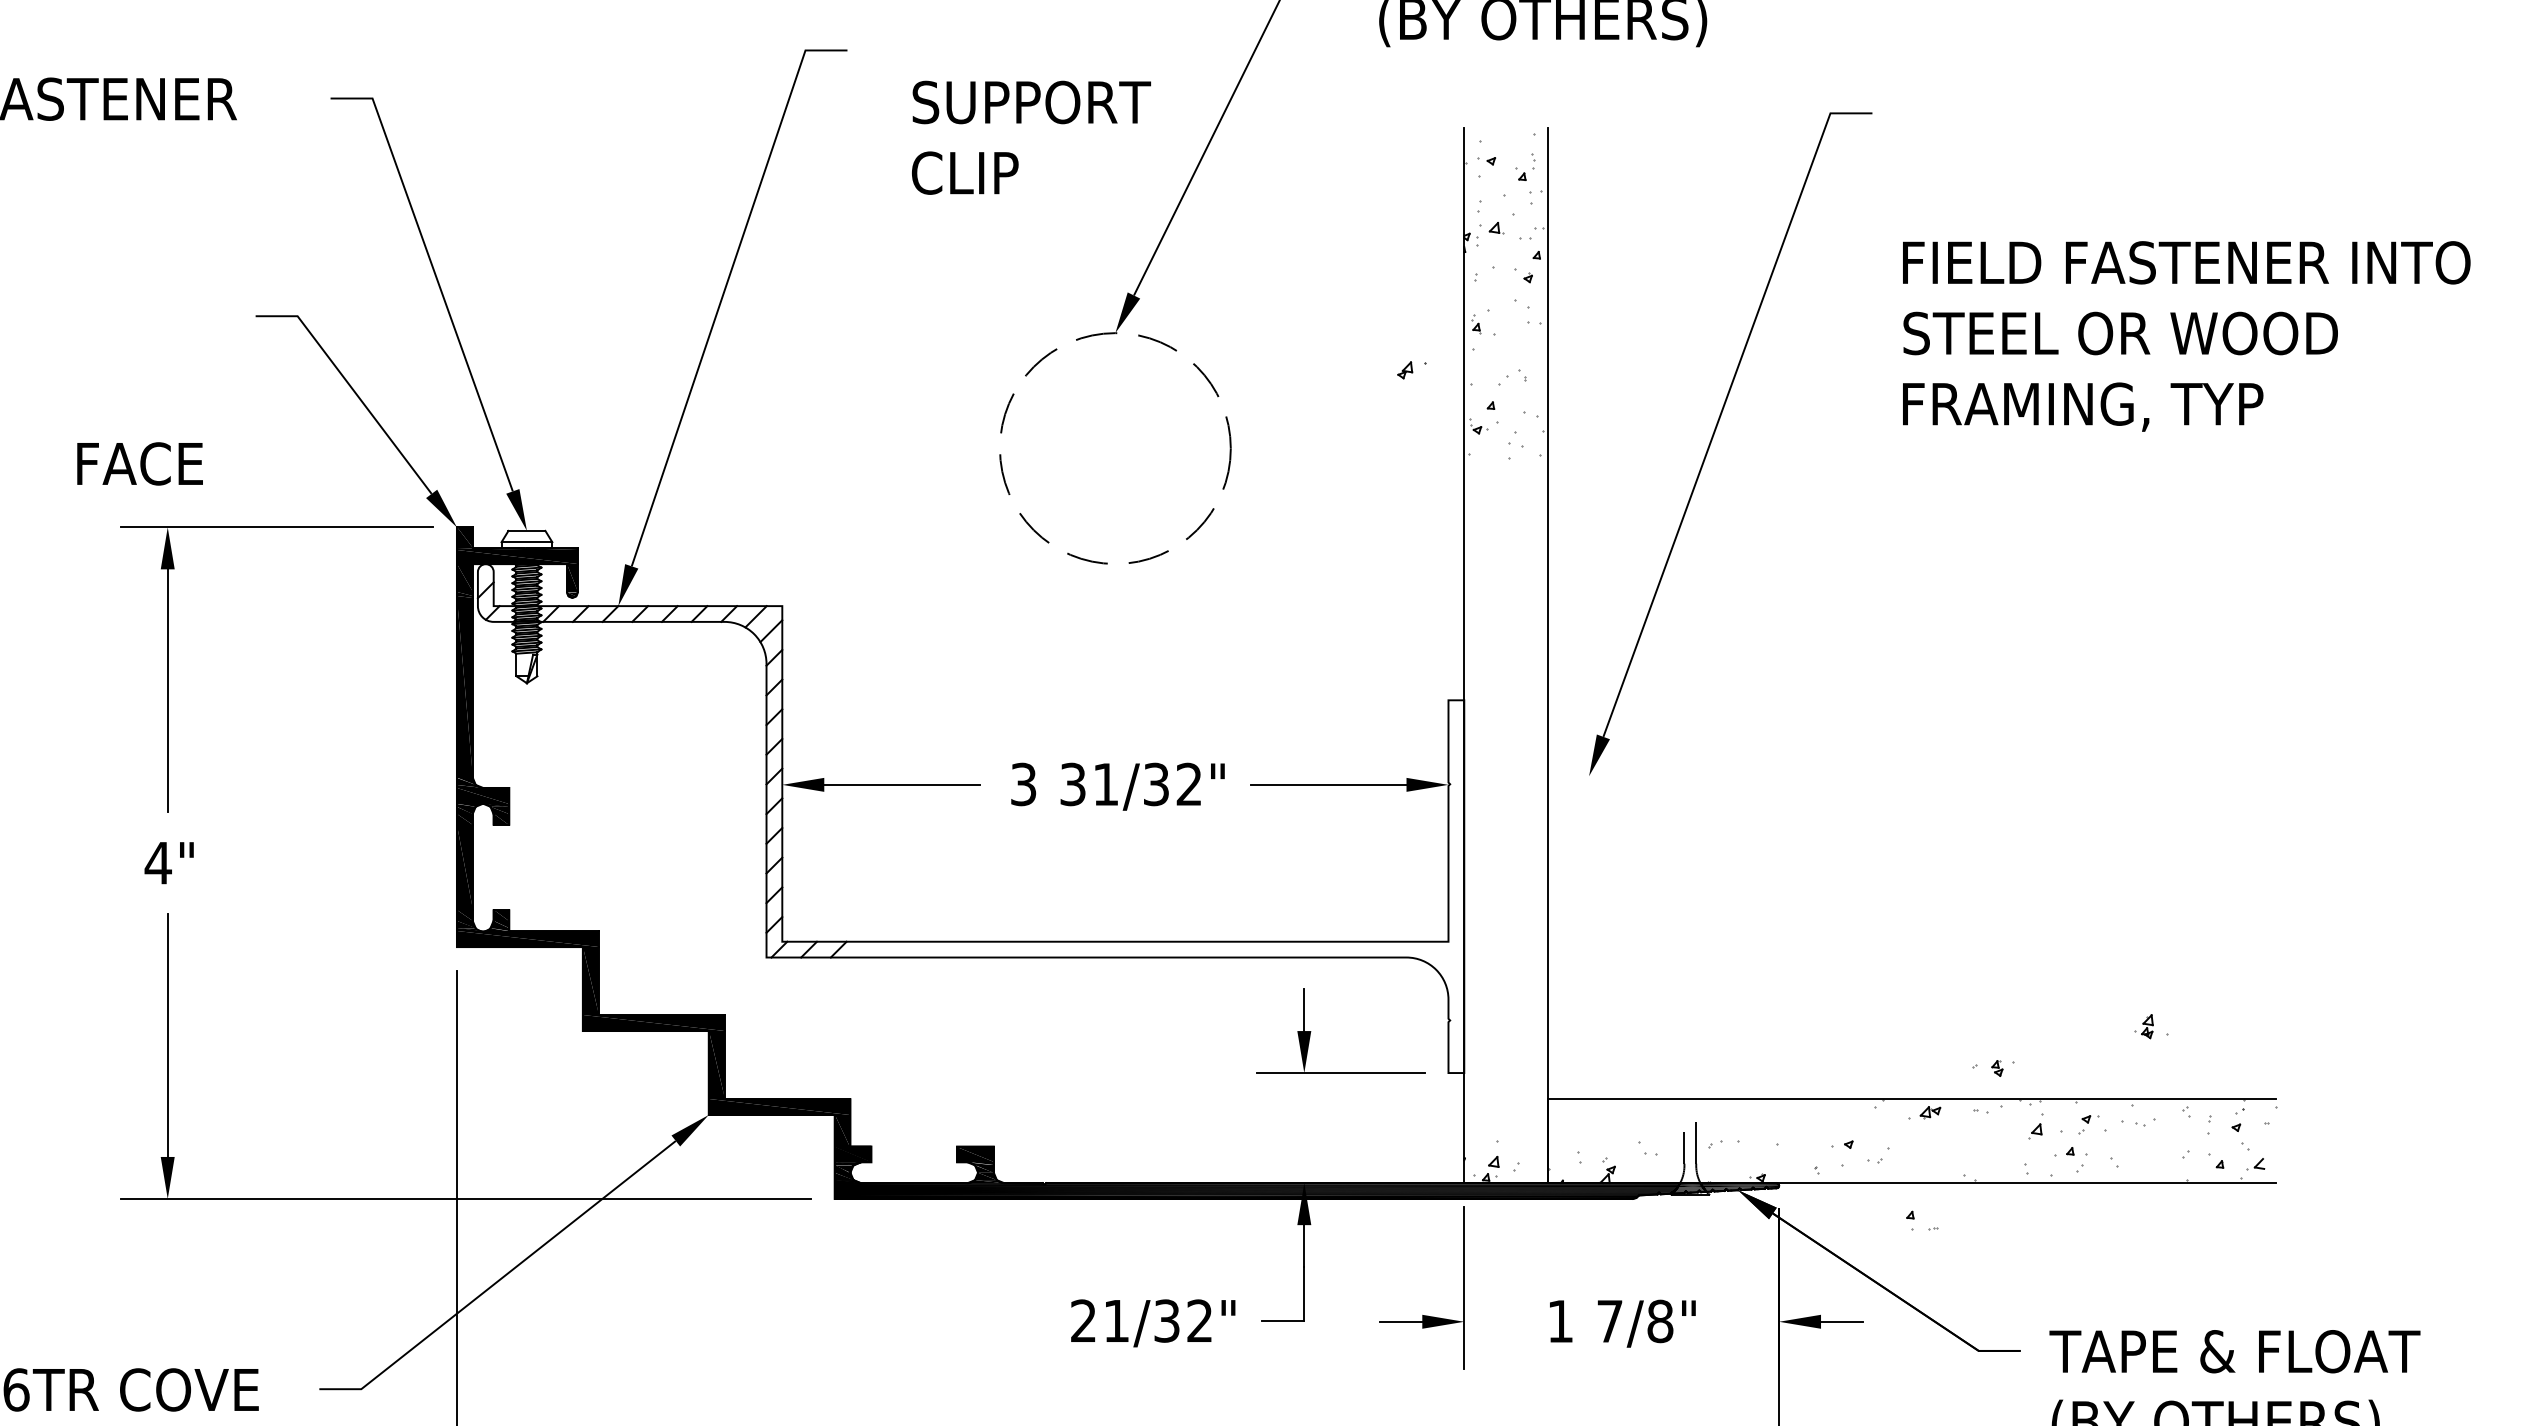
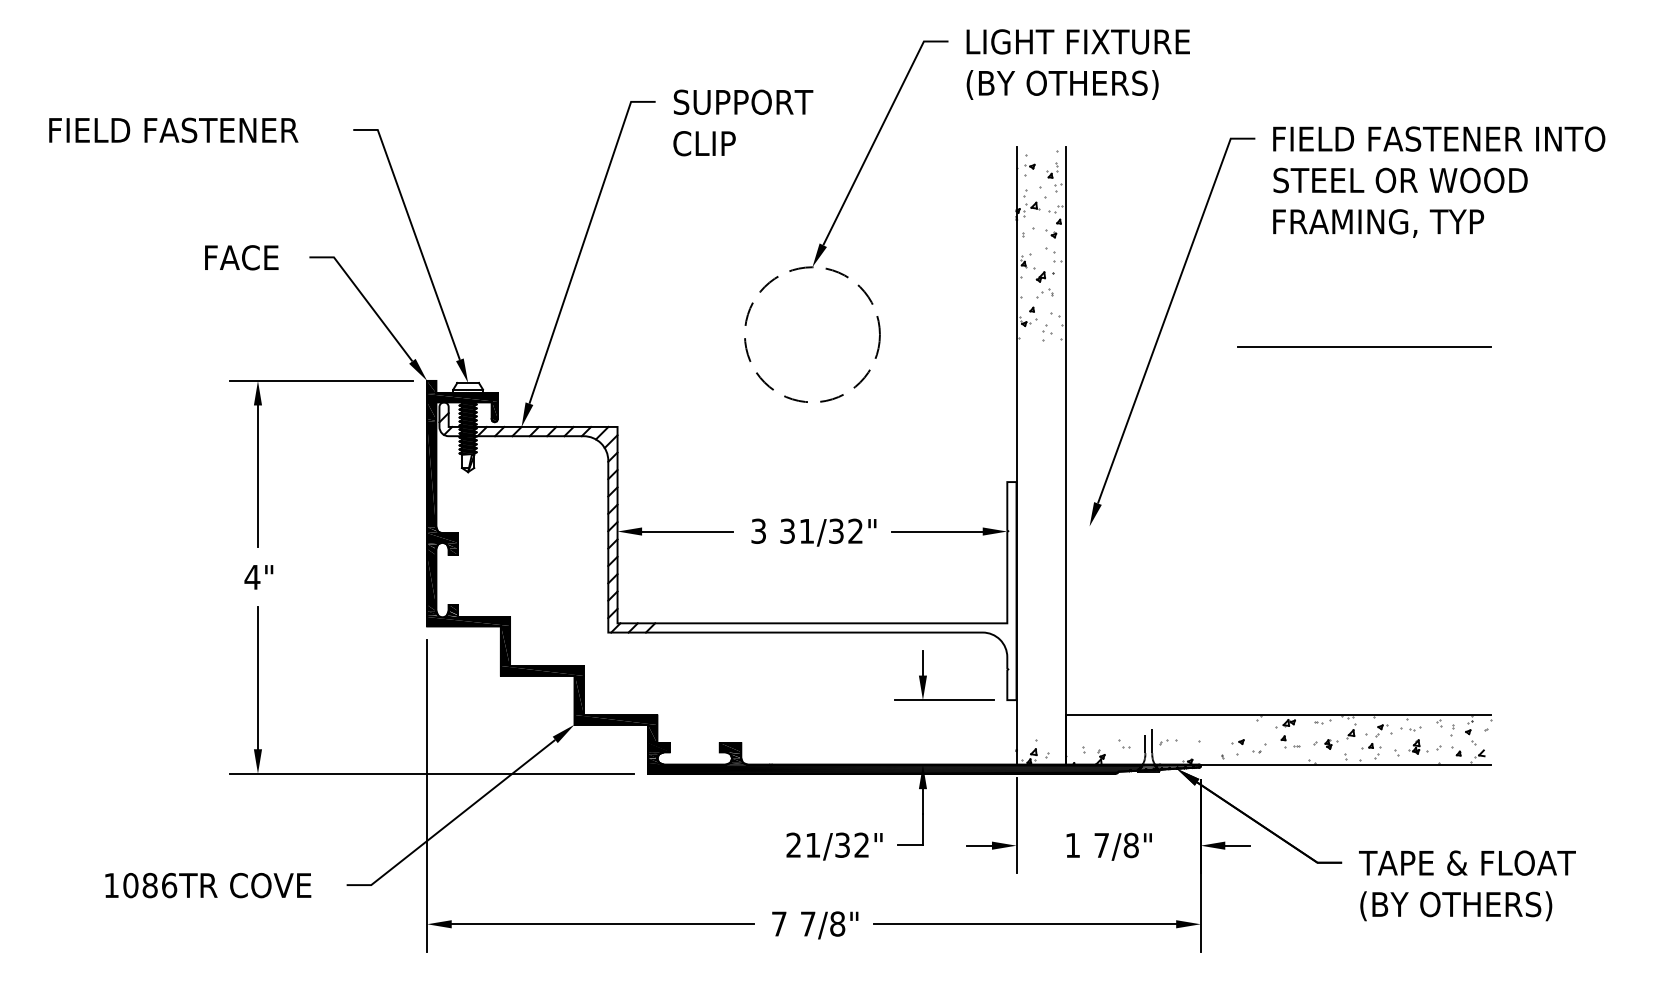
text: (1031, 136) -> (743, 122), moved
text: (2187, 335) -> (1439, 181), moved
part: (1411, 369) -> (1044, 276), moved
text: (139, 463) -> (241, 257), moved
line: (2059, 470) -> (1364, 347), added
part: (2151, 1025) -> (1418, 746), moved
part: (1992, 1068) -> (1325, 744), moved
part: (1922, 1220) -> (1290, 741), moved

